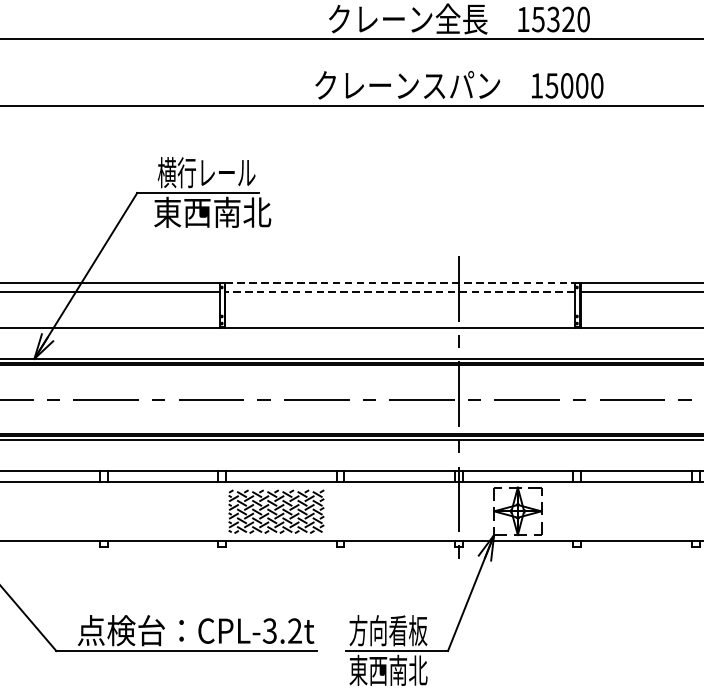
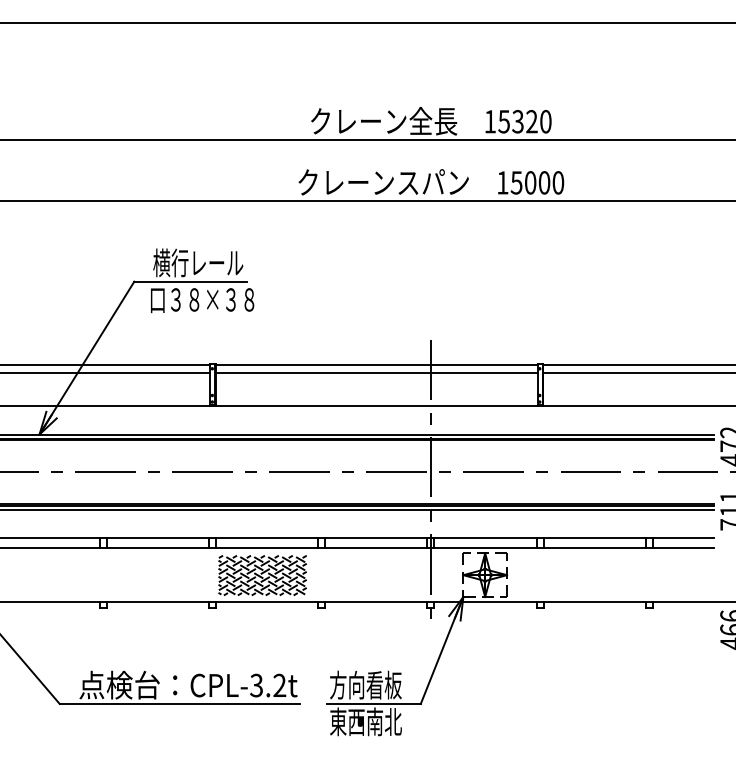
text: (212, 212) -> (203, 299), 東西南北 -> 口３８×３８
line: (399, 282) -> (376, 364), dashed -> solid
line: (399, 291) -> (376, 372), dashed -> solid

